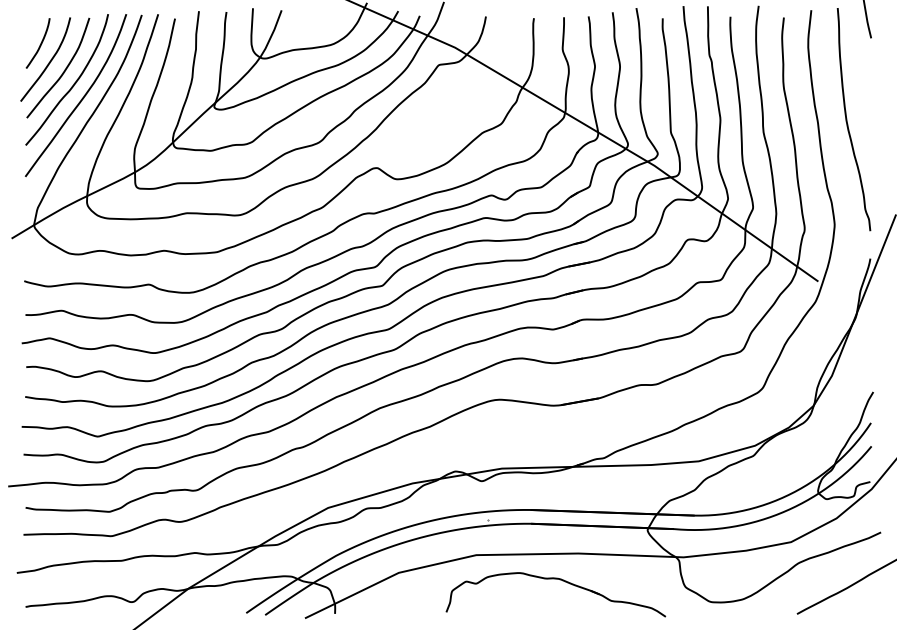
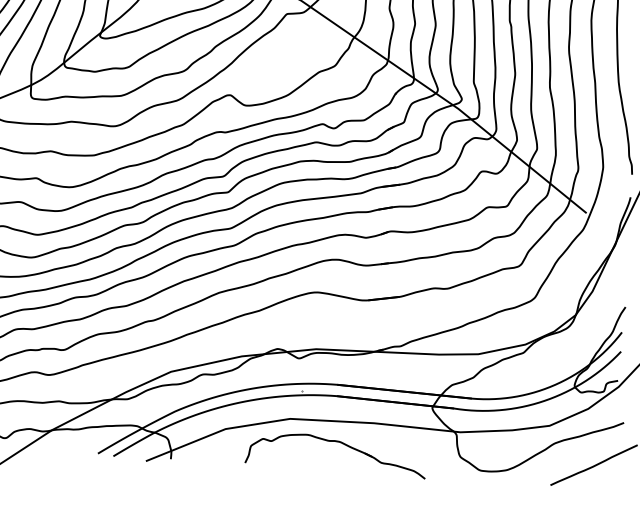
part: (562, 581) -> (342, 444), moved

